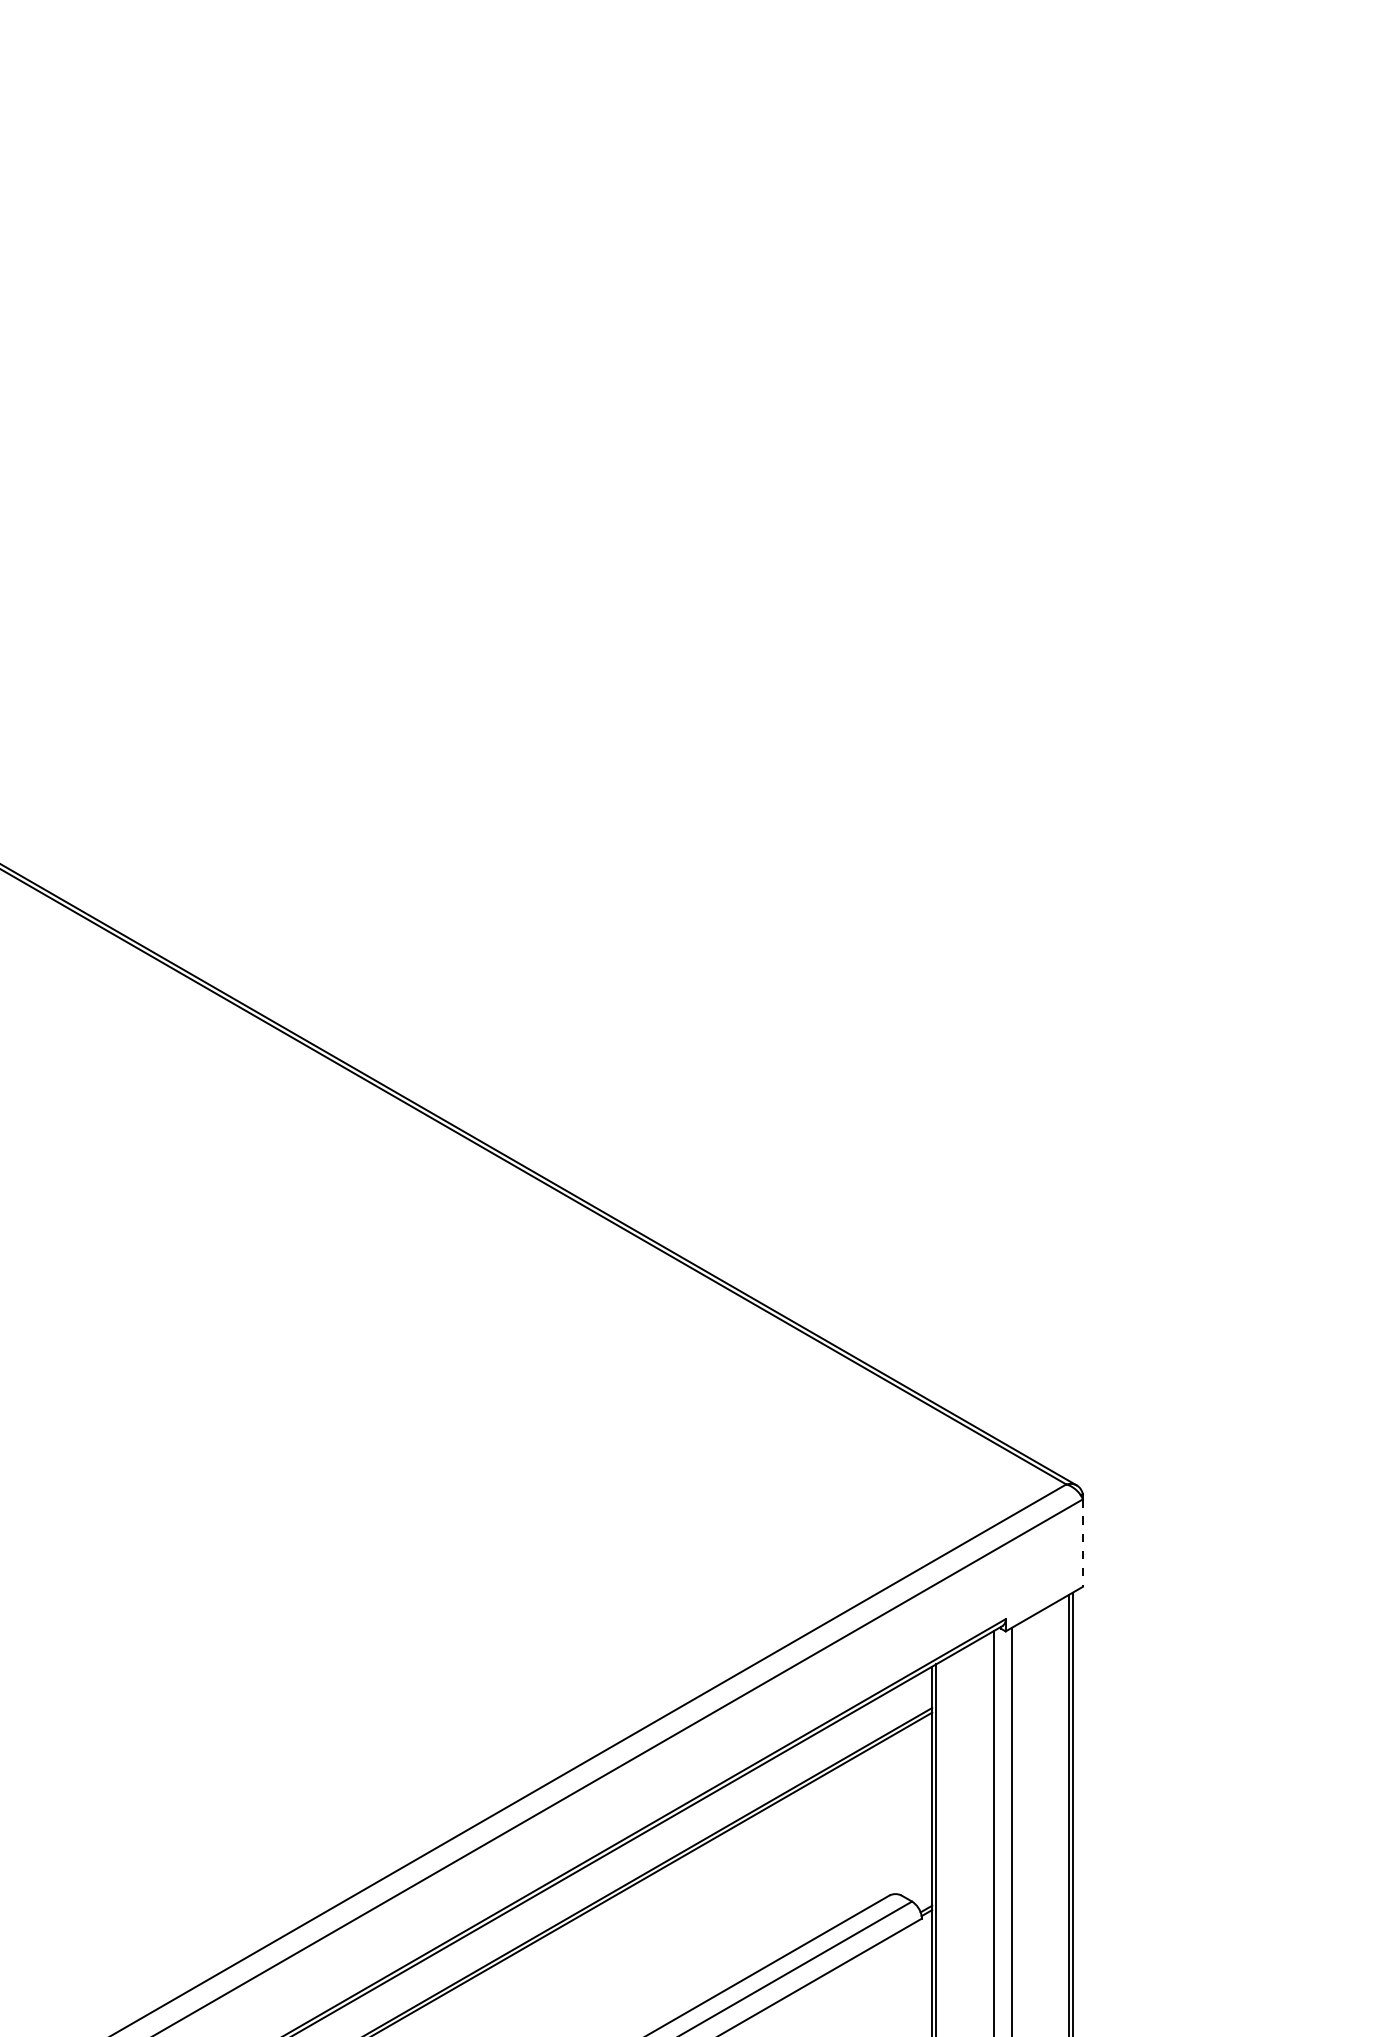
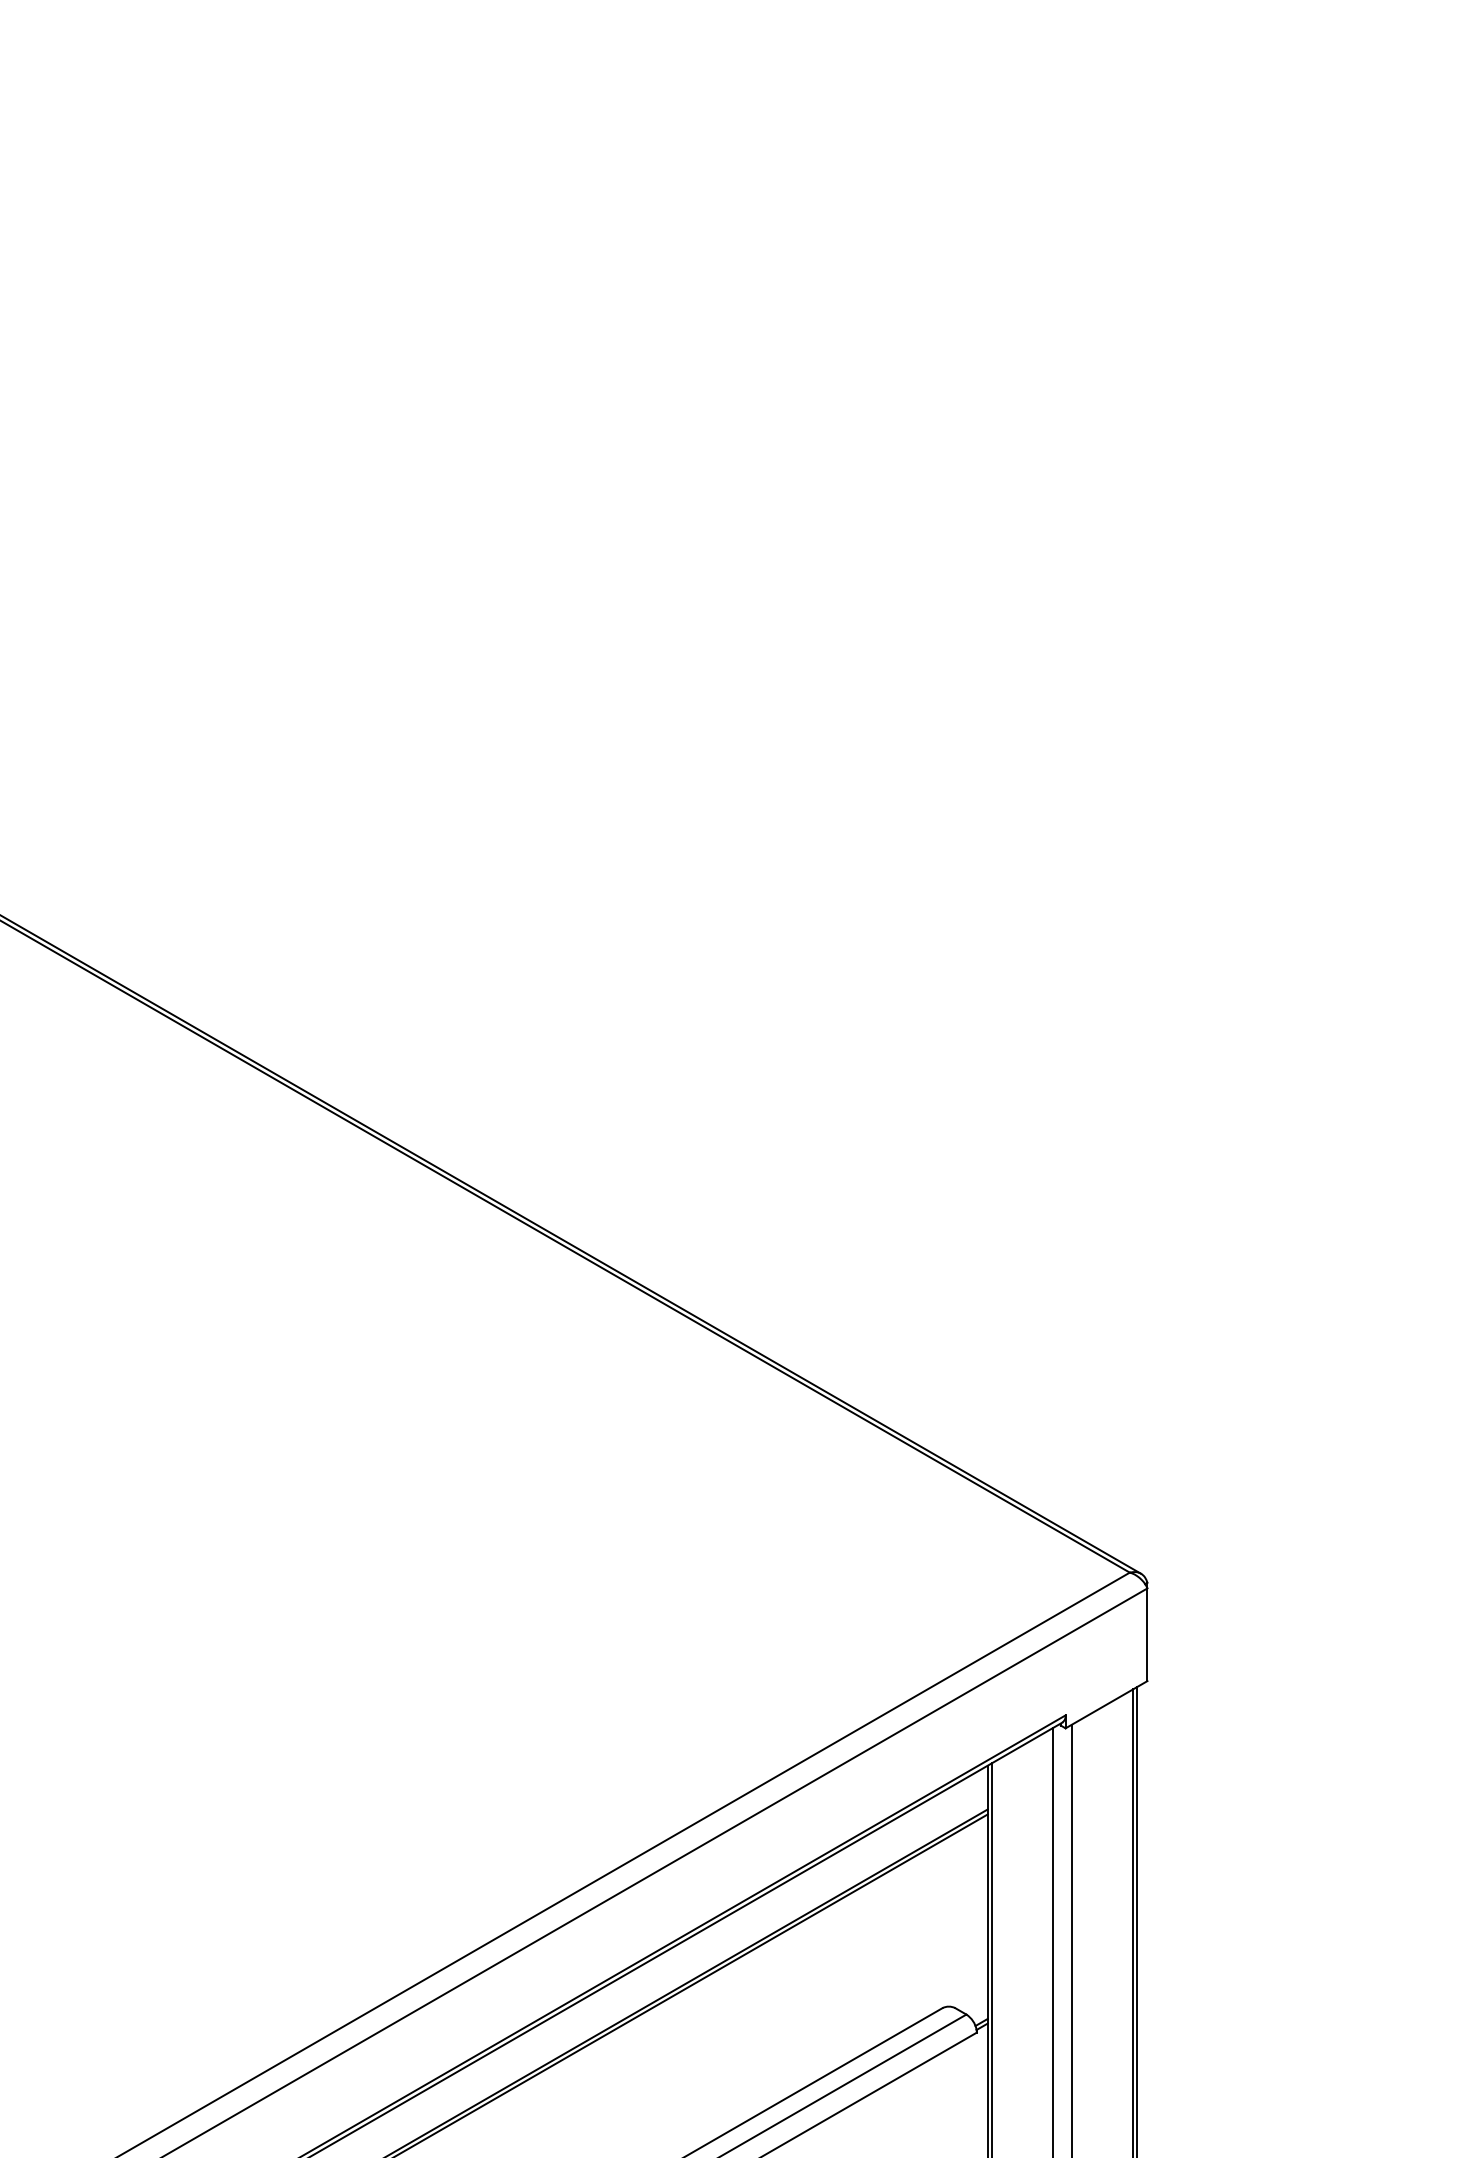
line: (1082, 1543) -> (1147, 1635), dashed -> solid

